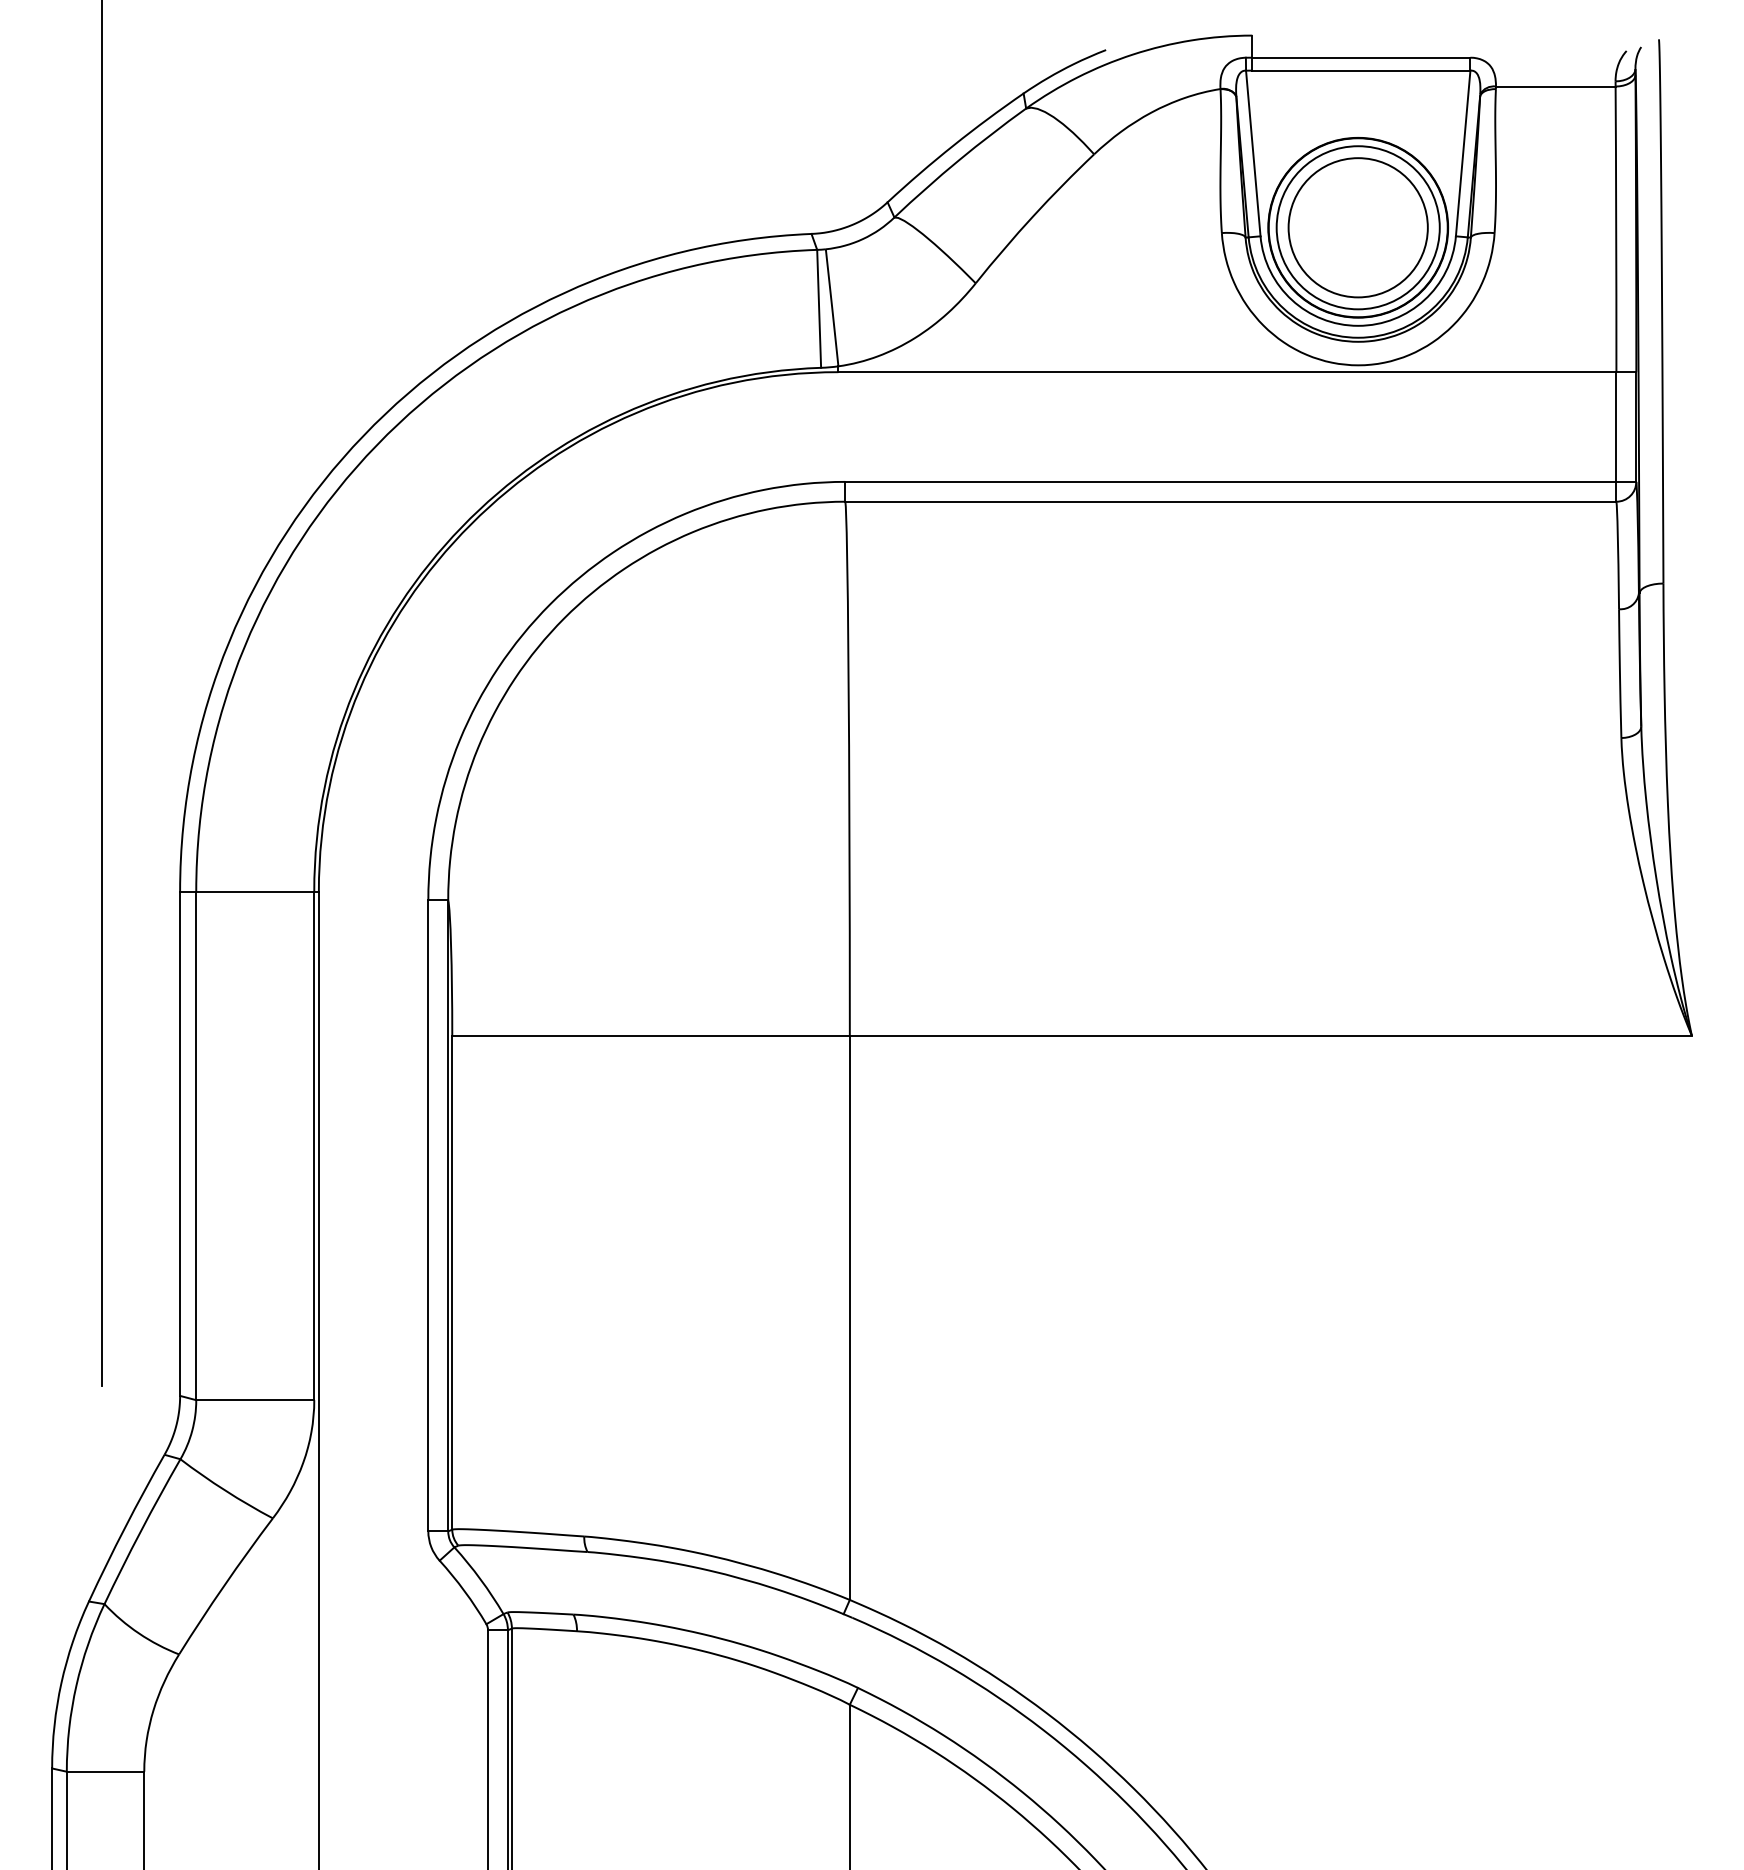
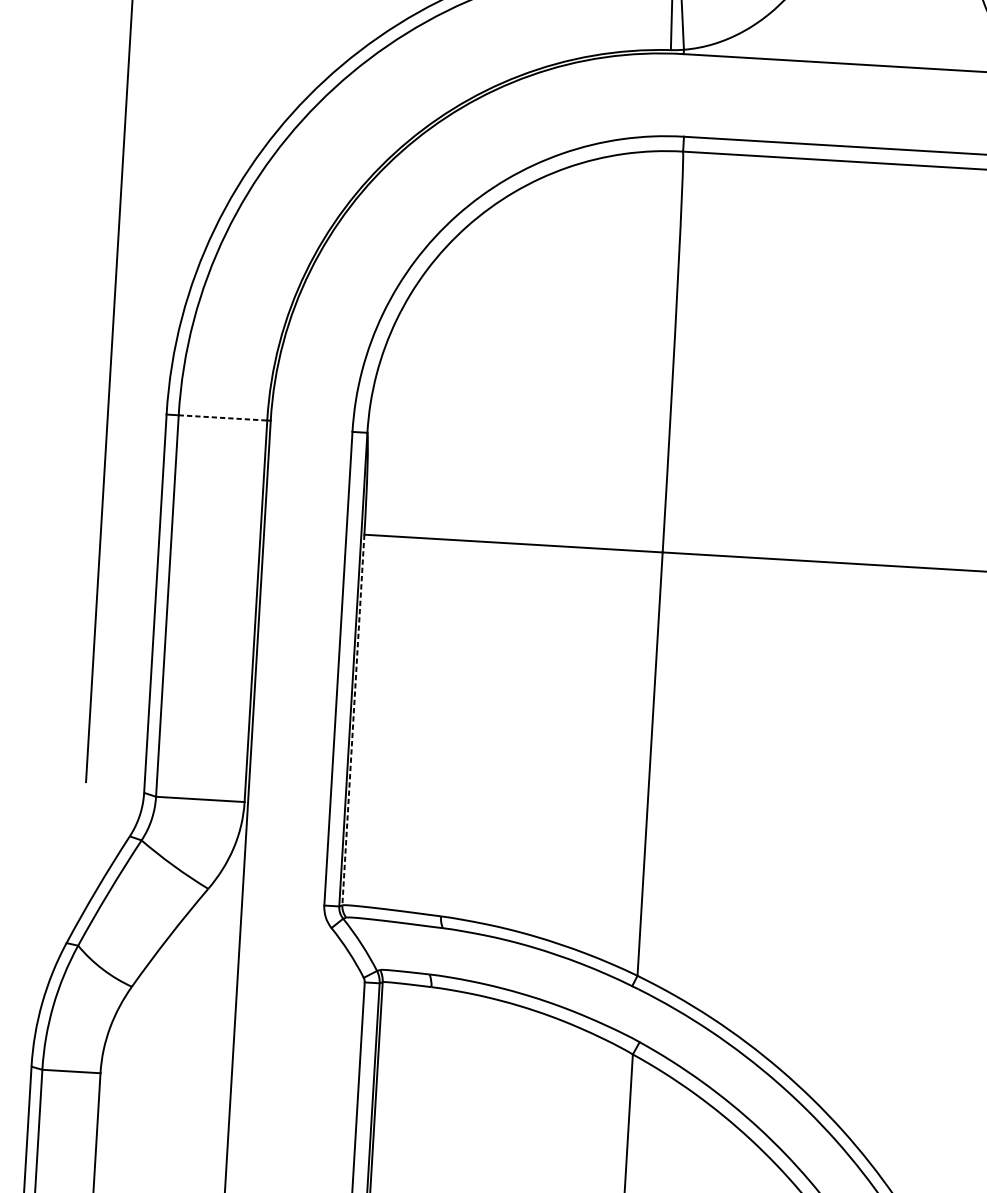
line: (255, 891) -> (223, 417), solid -> dashed
line: (452, 1283) -> (353, 720), solid -> dashed

